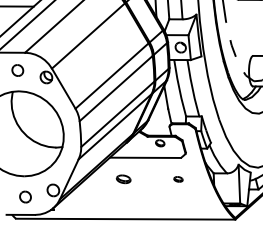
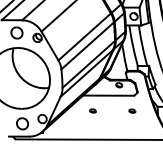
part: (17, 70) -> (16, 32), size x1.43
part: (123, 178) -> (92, 110), size x0.62
part: (25, 196) -> (22, 123), size x1.43

